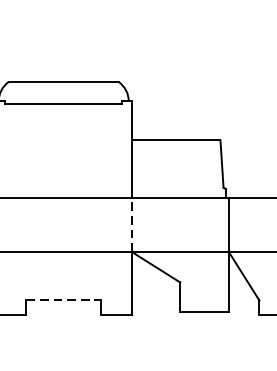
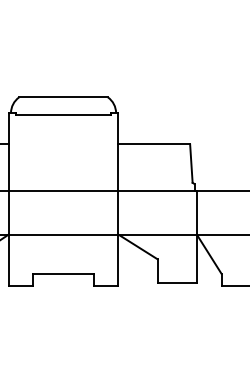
line: (131, 225) -> (118, 213), dashed -> solid
line: (64, 300) -> (64, 273), dashed -> solid

